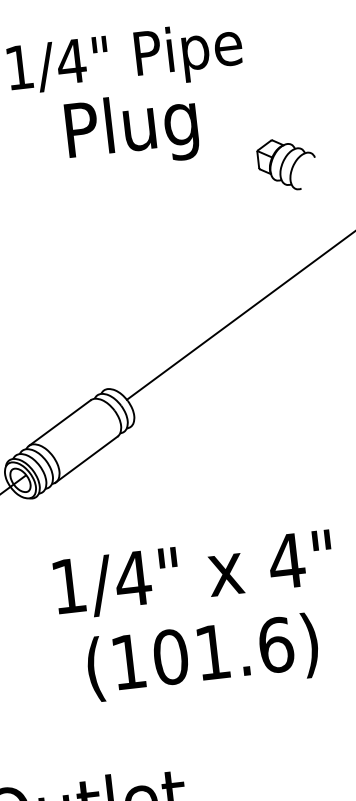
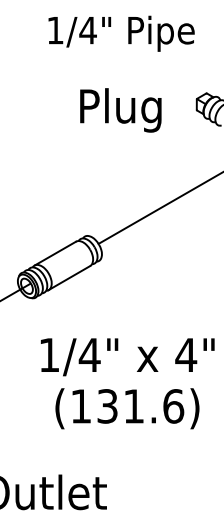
text: (131, 130) -> (120, 110), moved
text: (170, 657) -> (107, 406), (101.6) -> (131.6)

